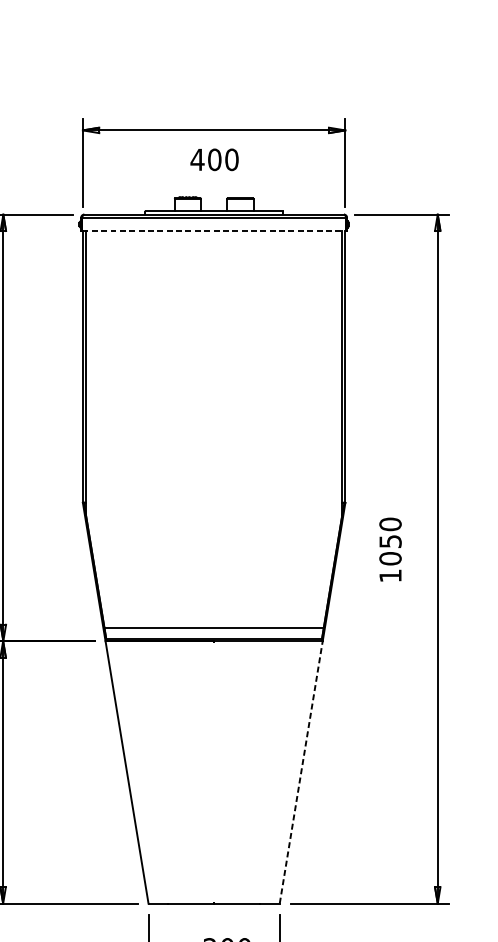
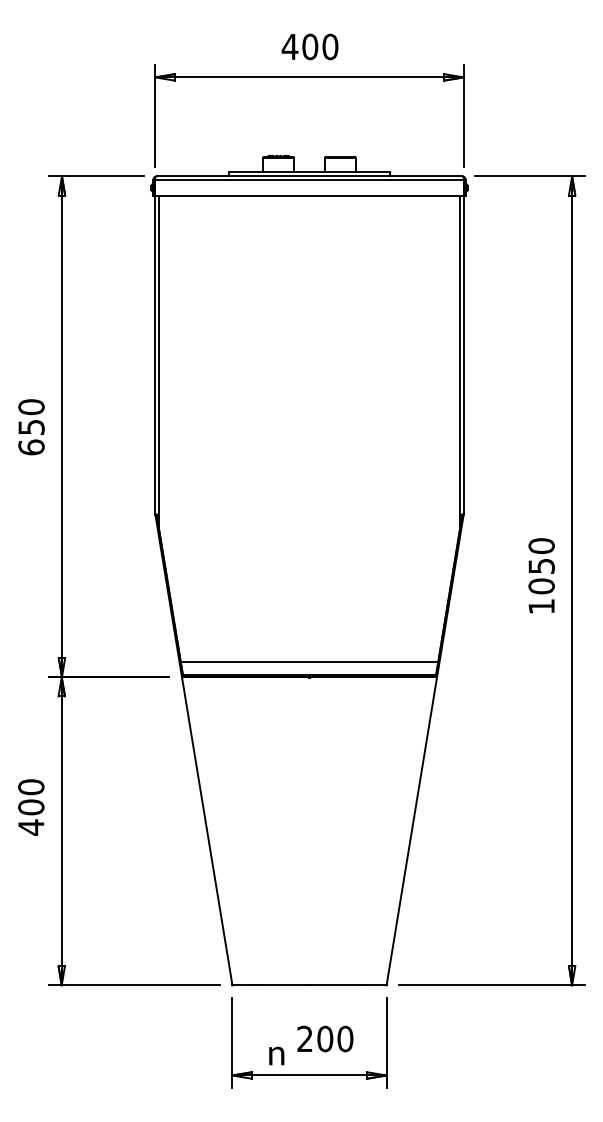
text: (214, 159) -> (309, 46), moved
line: (214, 230) -> (309, 195), dashed -> solid
text: (390, 549) -> (541, 575), moved
line: (300, 771) -> (411, 830), dashed -> solid

